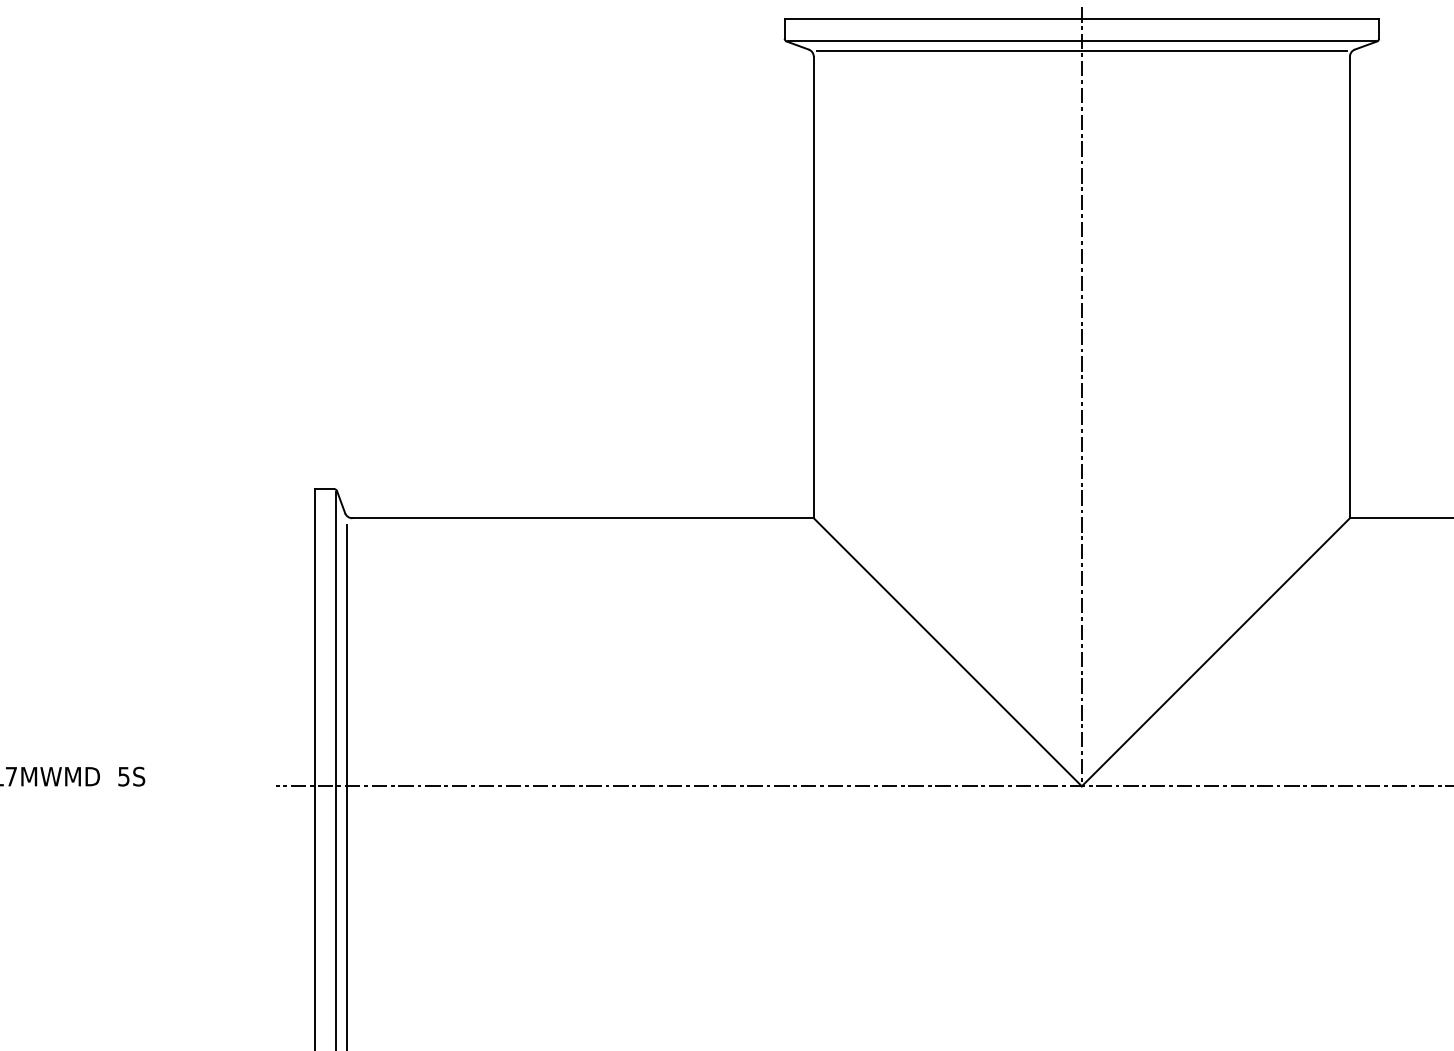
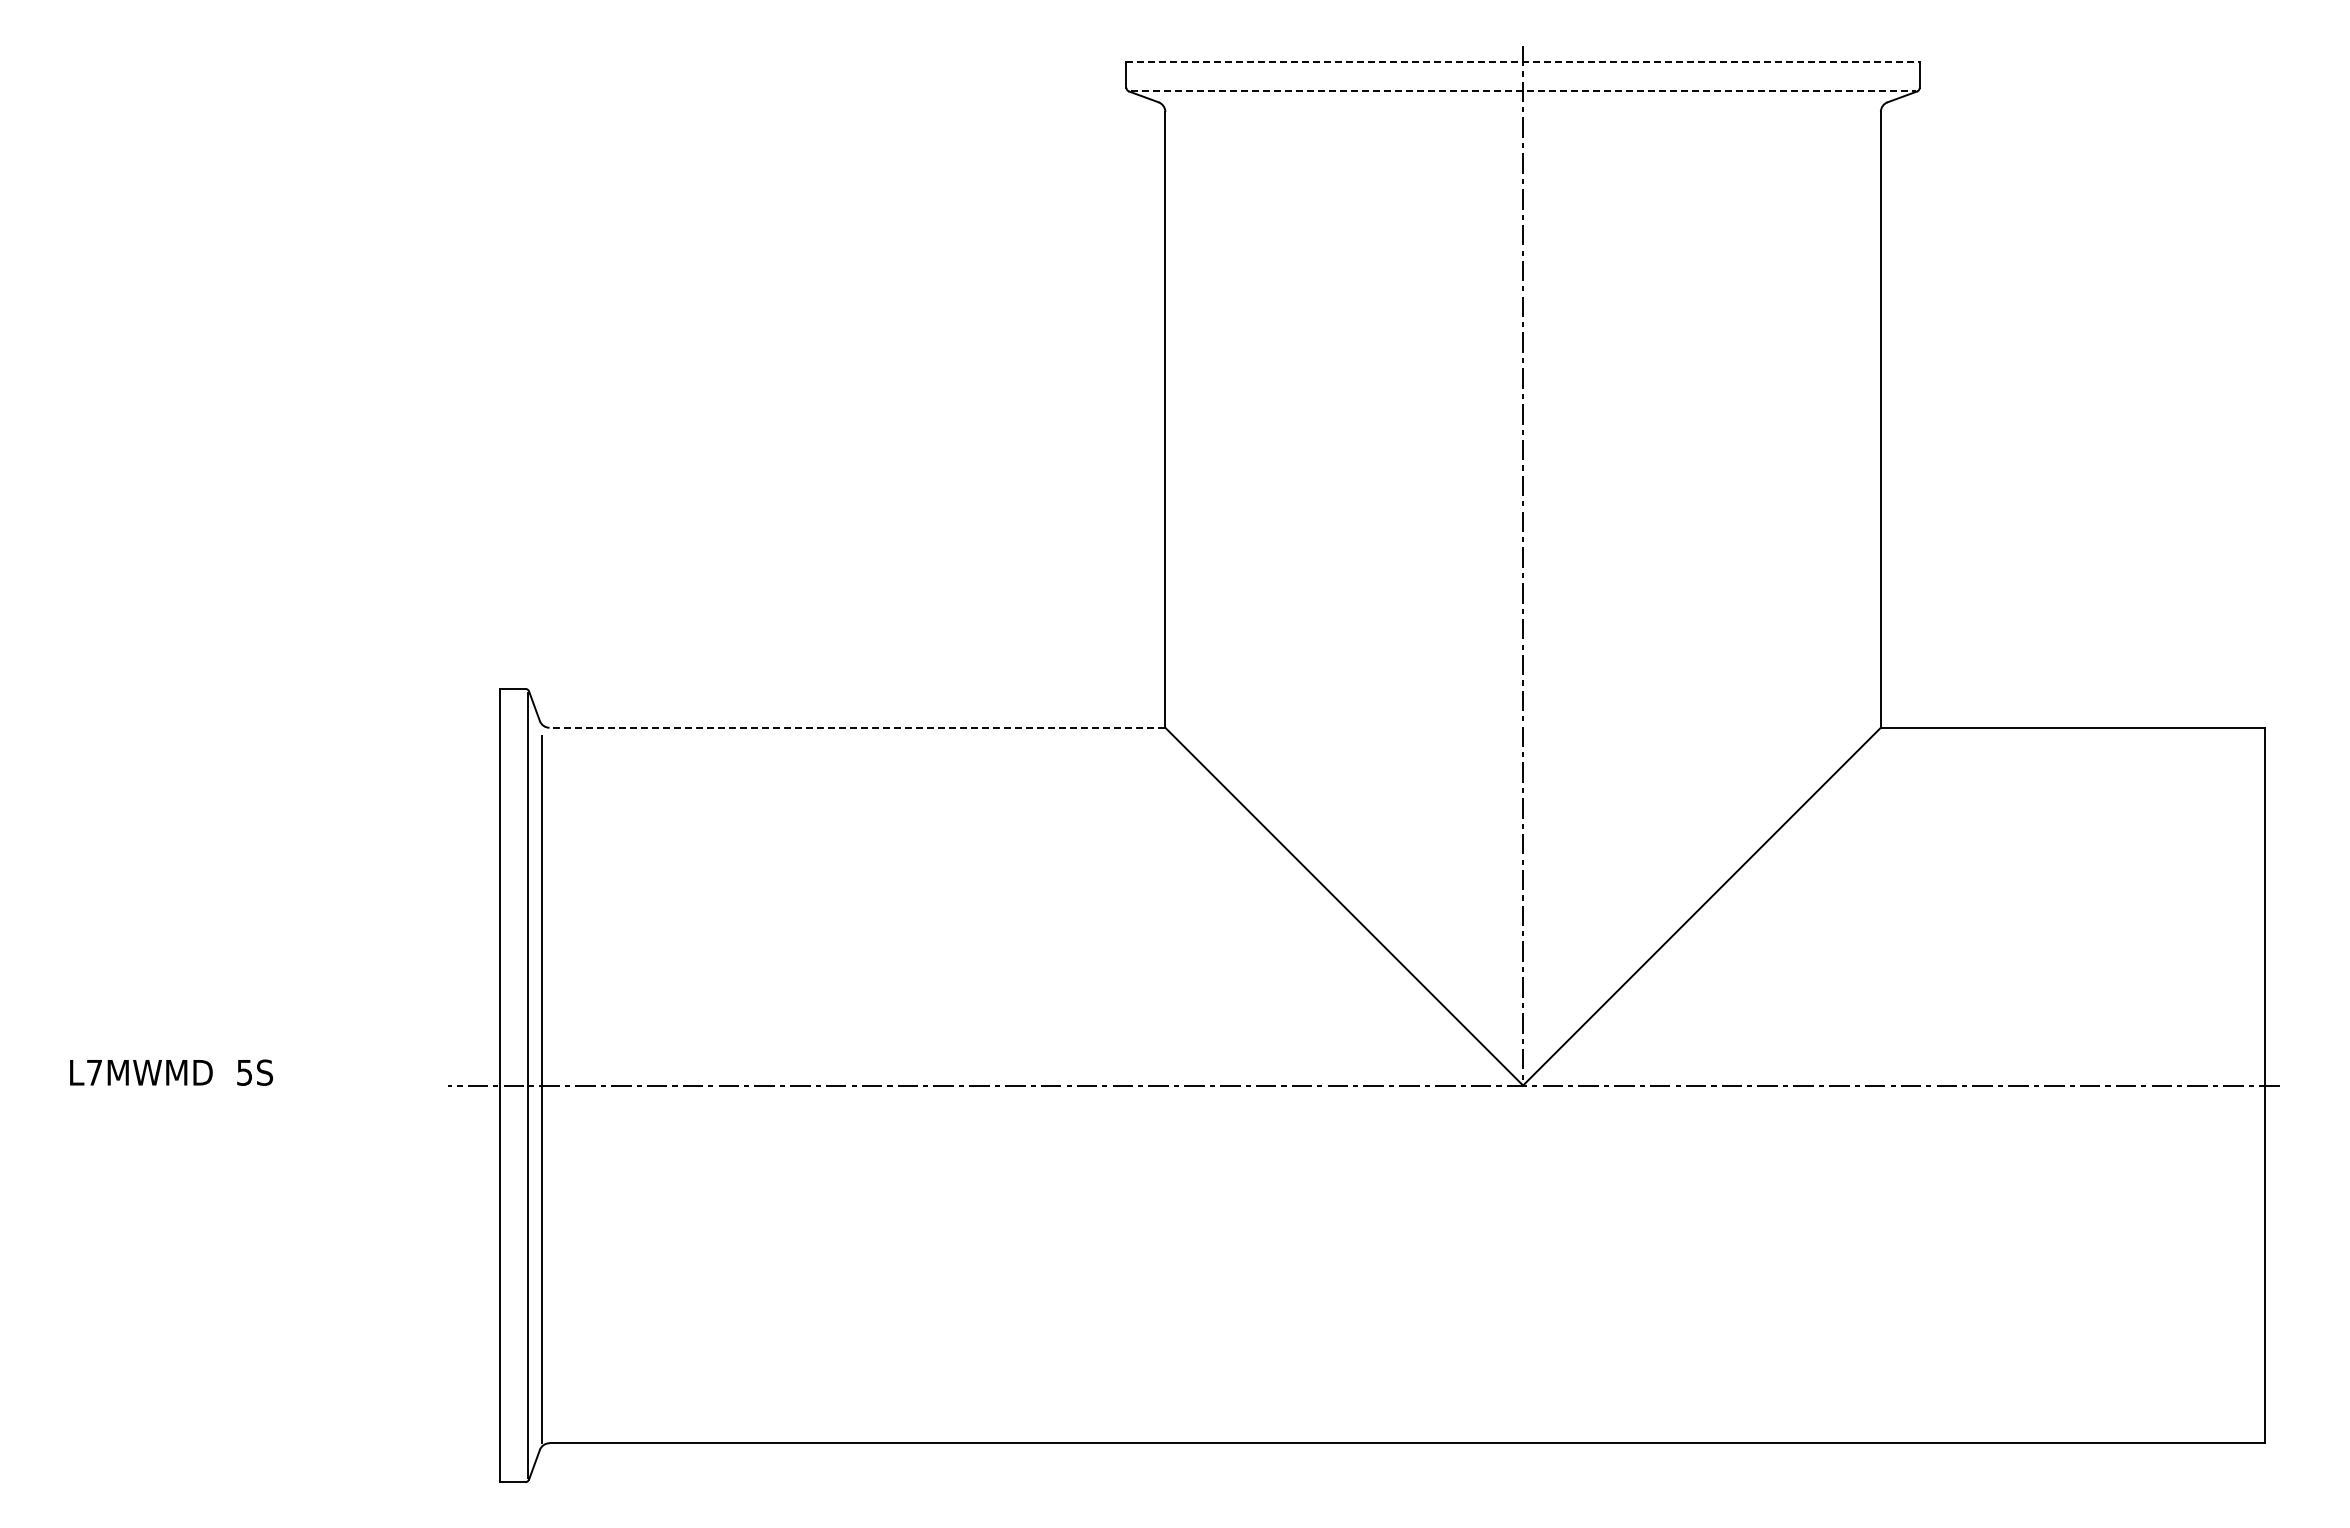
line: (1082, 18) -> (1523, 61), solid -> dashed
line: (1082, 40) -> (1523, 90), solid -> dashed
line: (1081, 51) -> (1522, 104), removed
line: (583, 518) -> (857, 727), solid -> dashed

